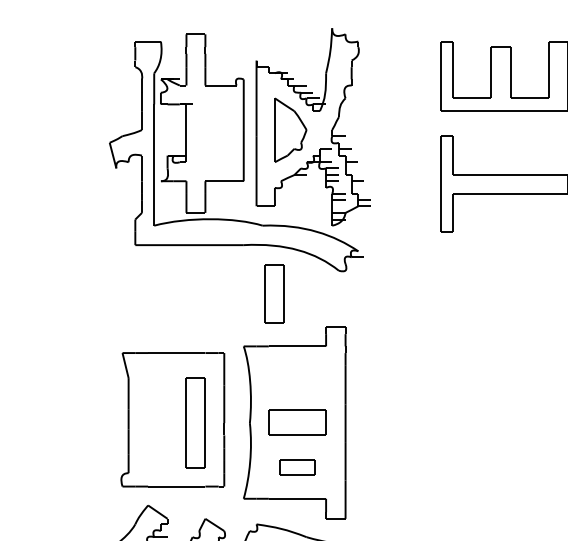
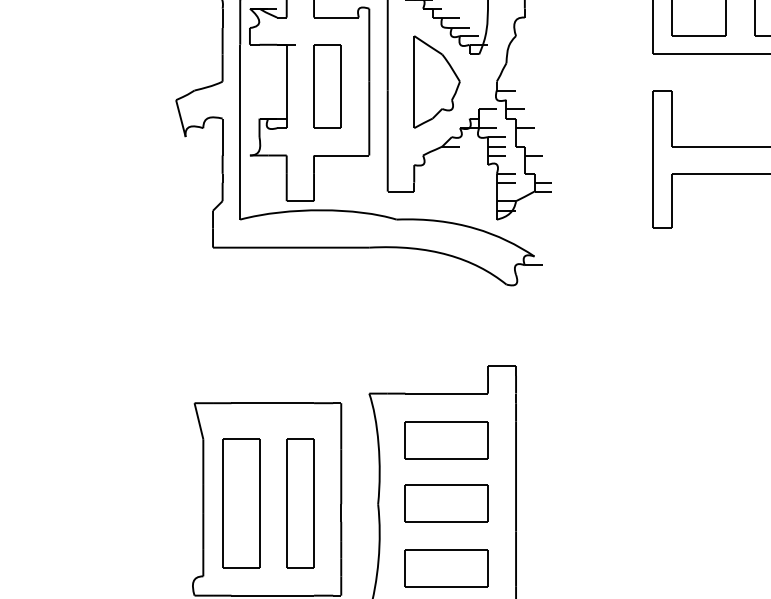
part: (274, 293) -> (327, 85), moved
part: (297, 378) -> (446, 439), added
part: (154, 422) -> (240, 503), added
part: (297, 467) -> (446, 568), size x1.67

